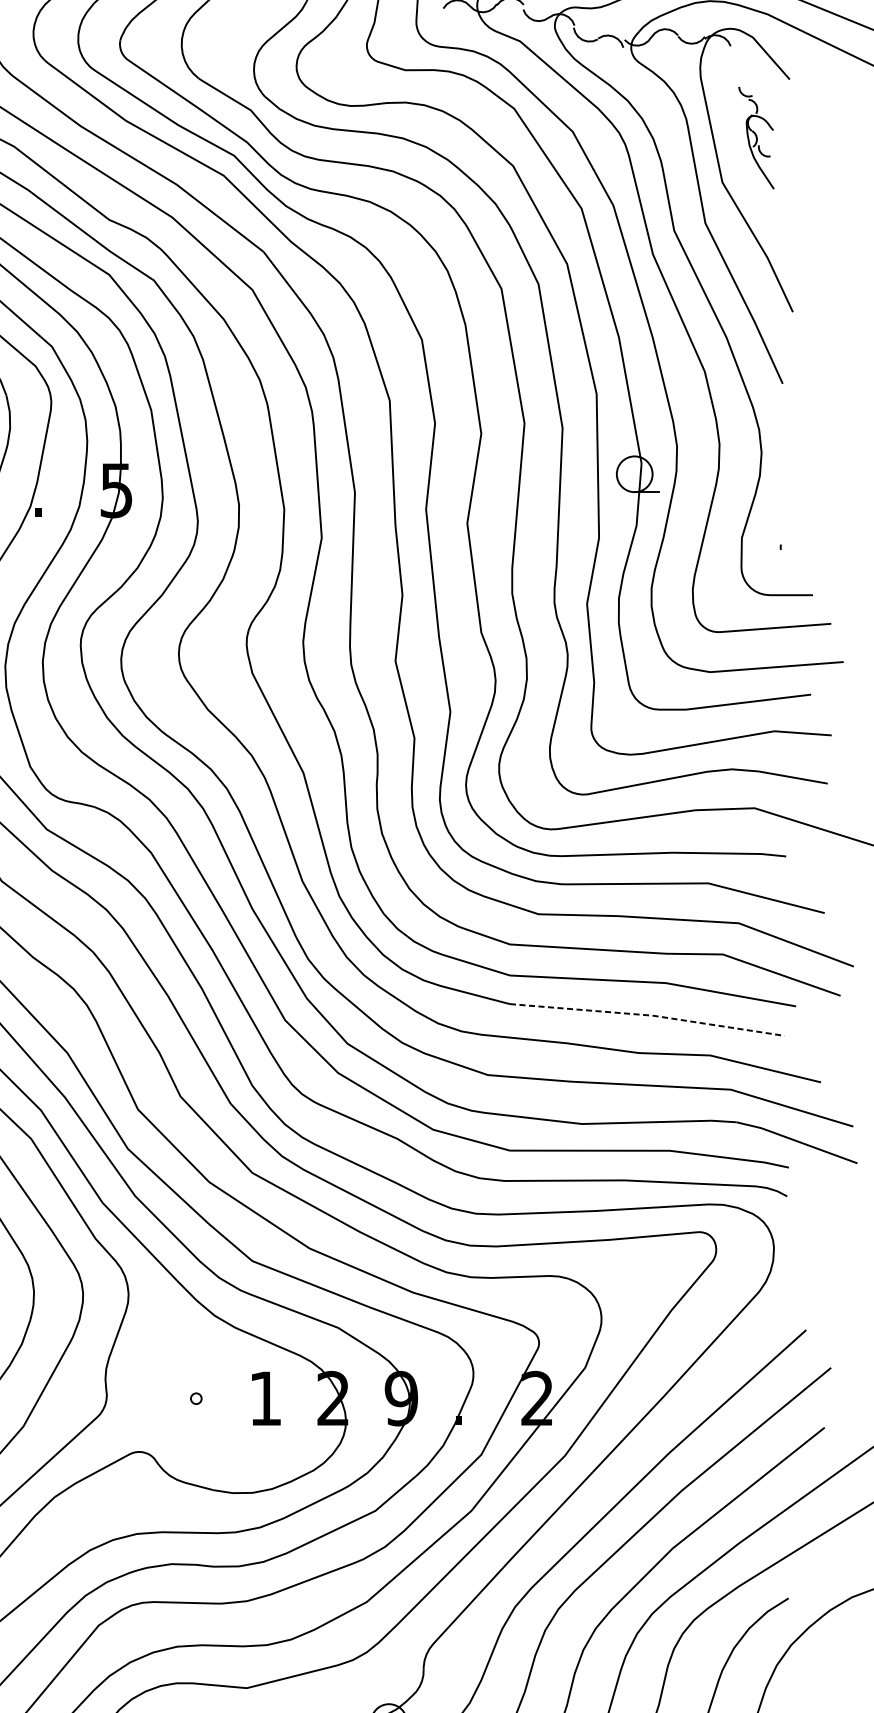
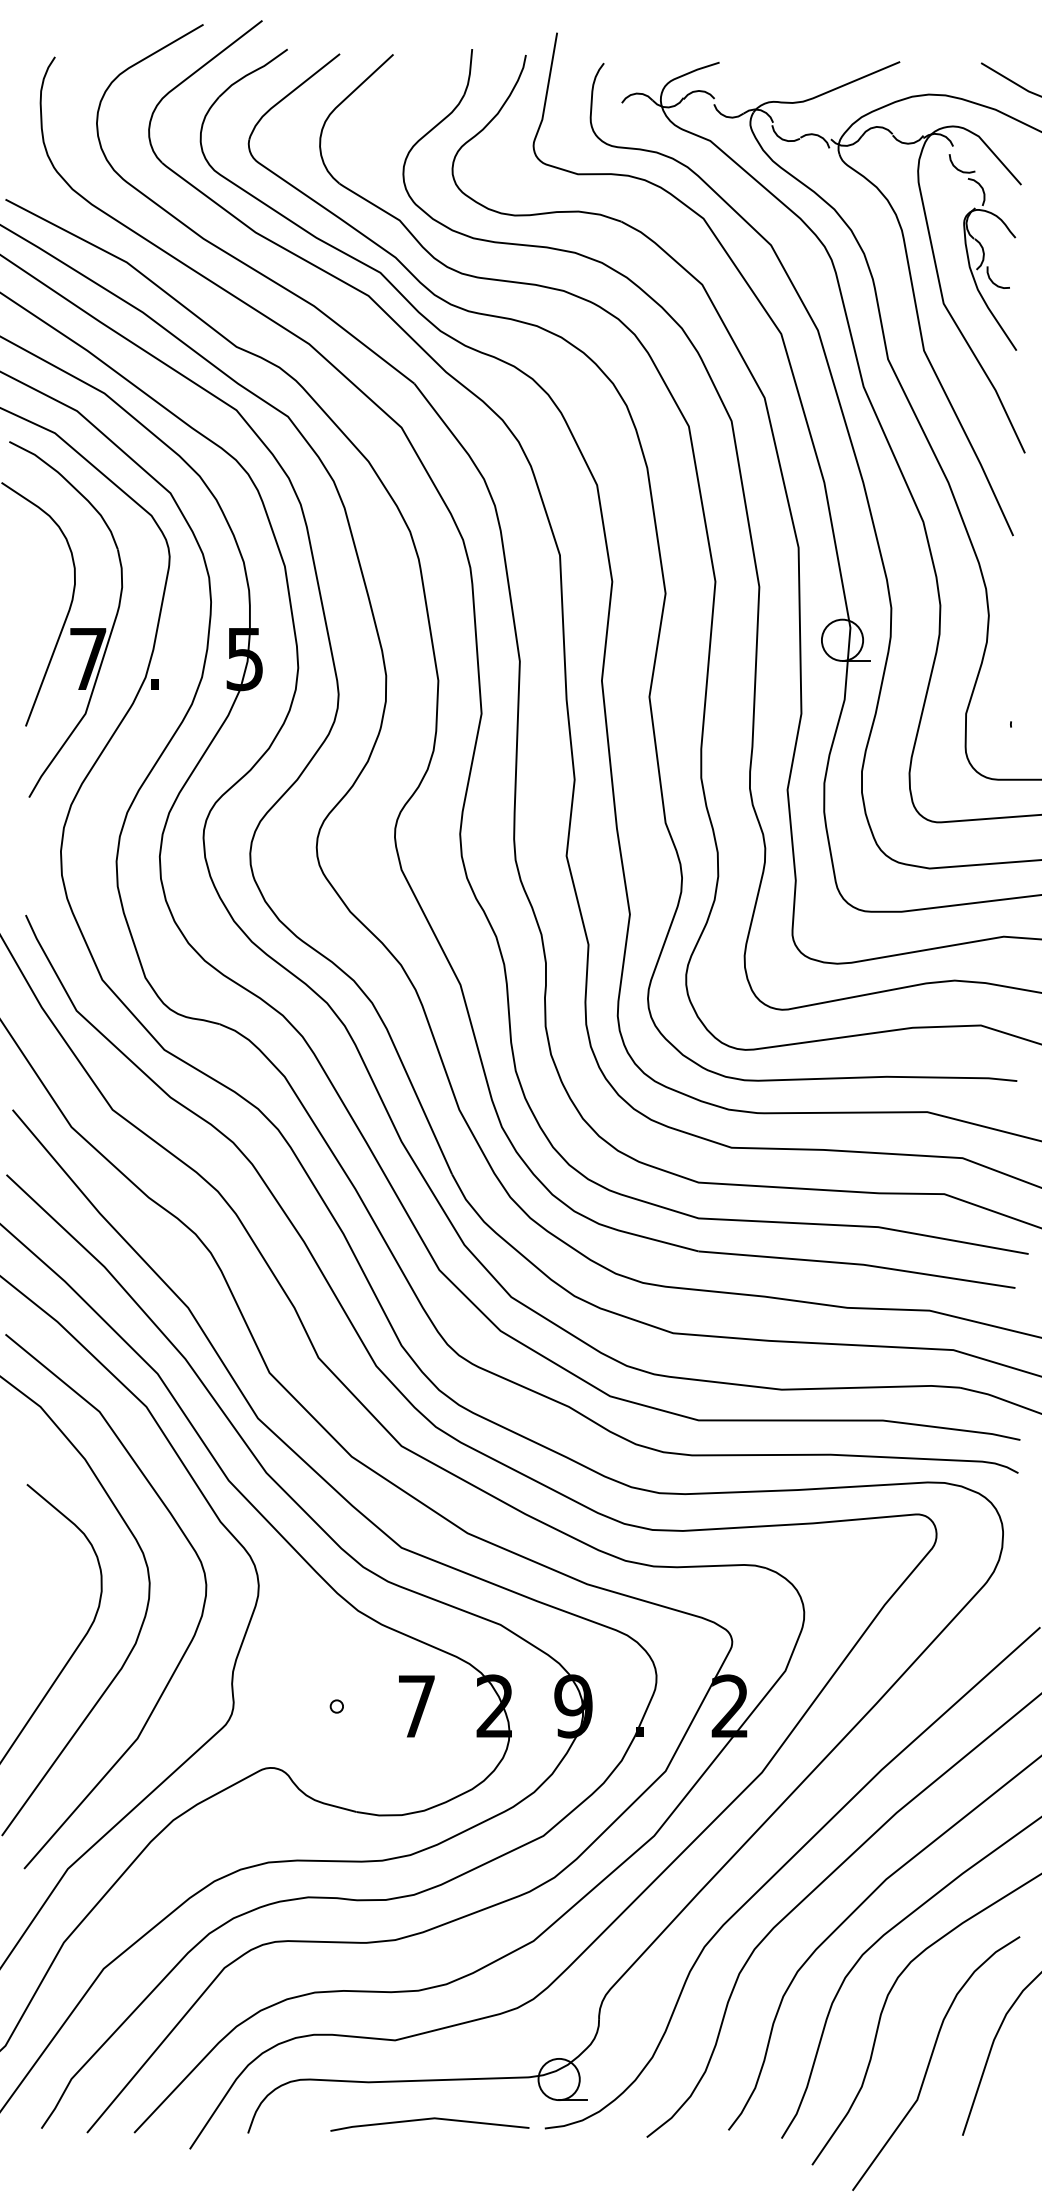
part: (756, 138) -> (982, 252), size x1.67
line: (648, 1015) -> (858, 1264), dashed -> solid
text: (265, 1398) -> (416, 1706), 1 -> 7

